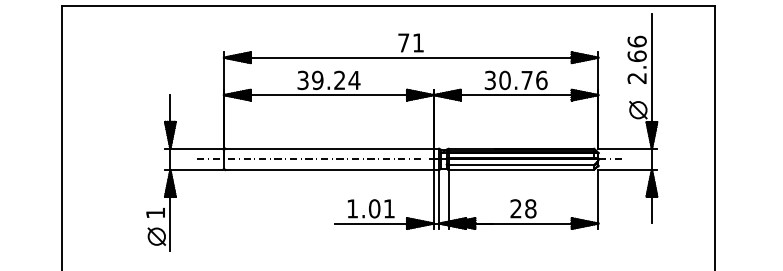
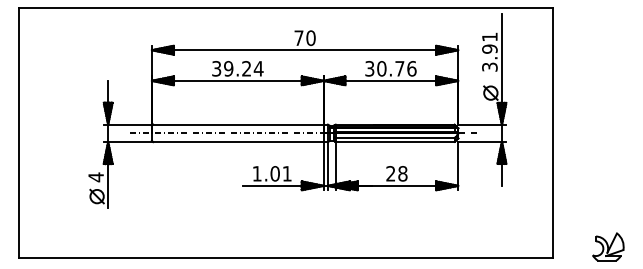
text: (417, 43) -> (310, 38), 71 -> 70
text: (636, 59) -> (489, 51), 2.66 -> 3.91
text: (154, 213) -> (95, 177), 1 -> 4

